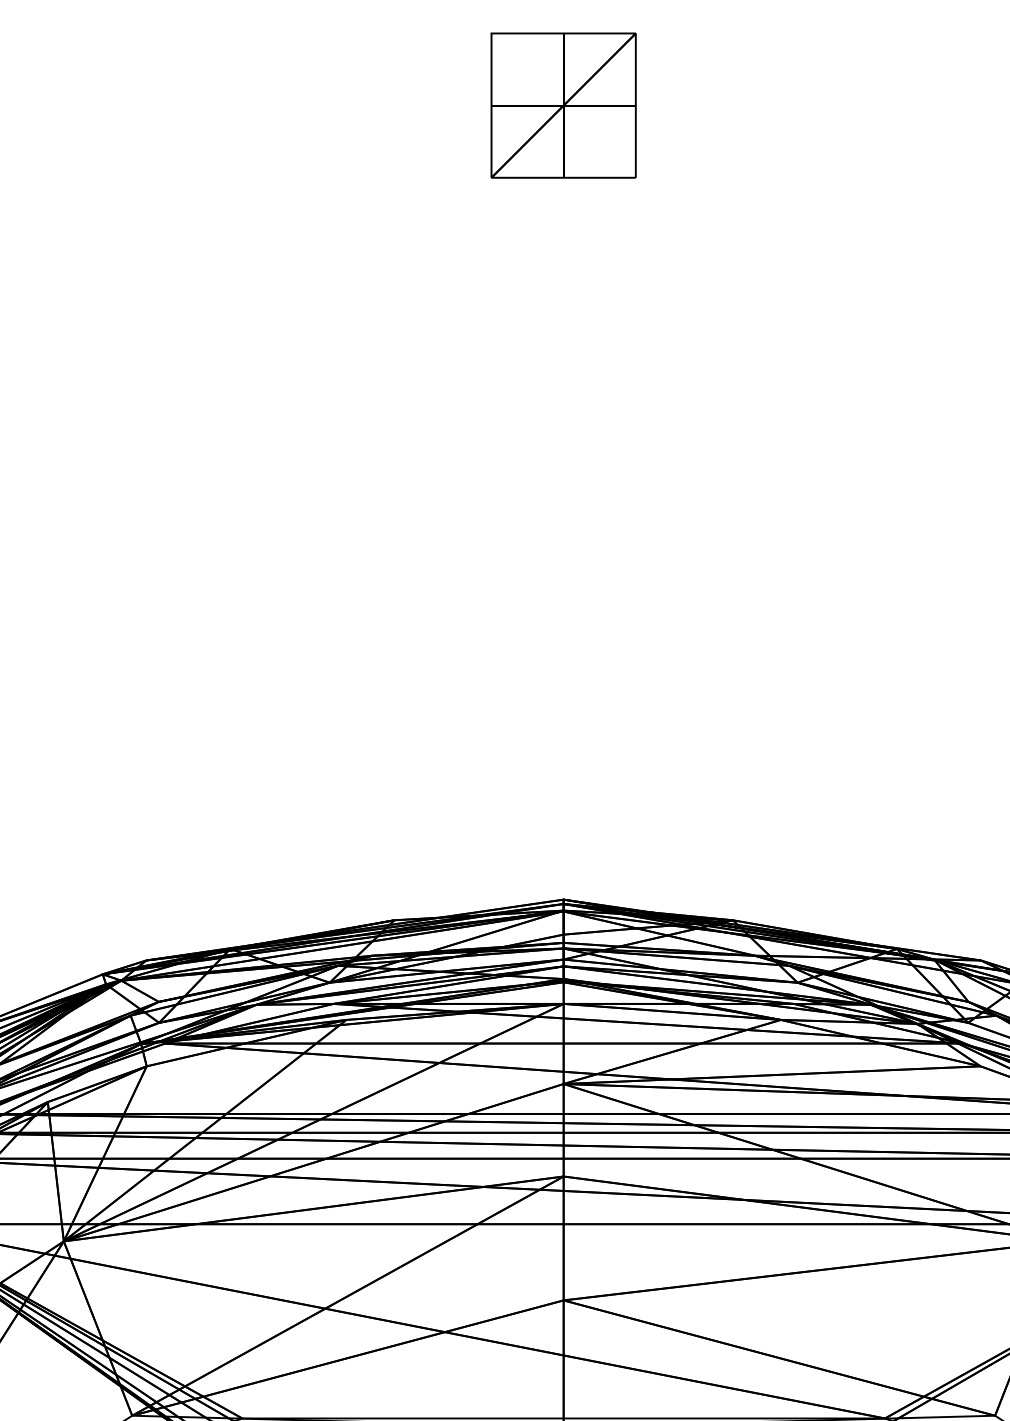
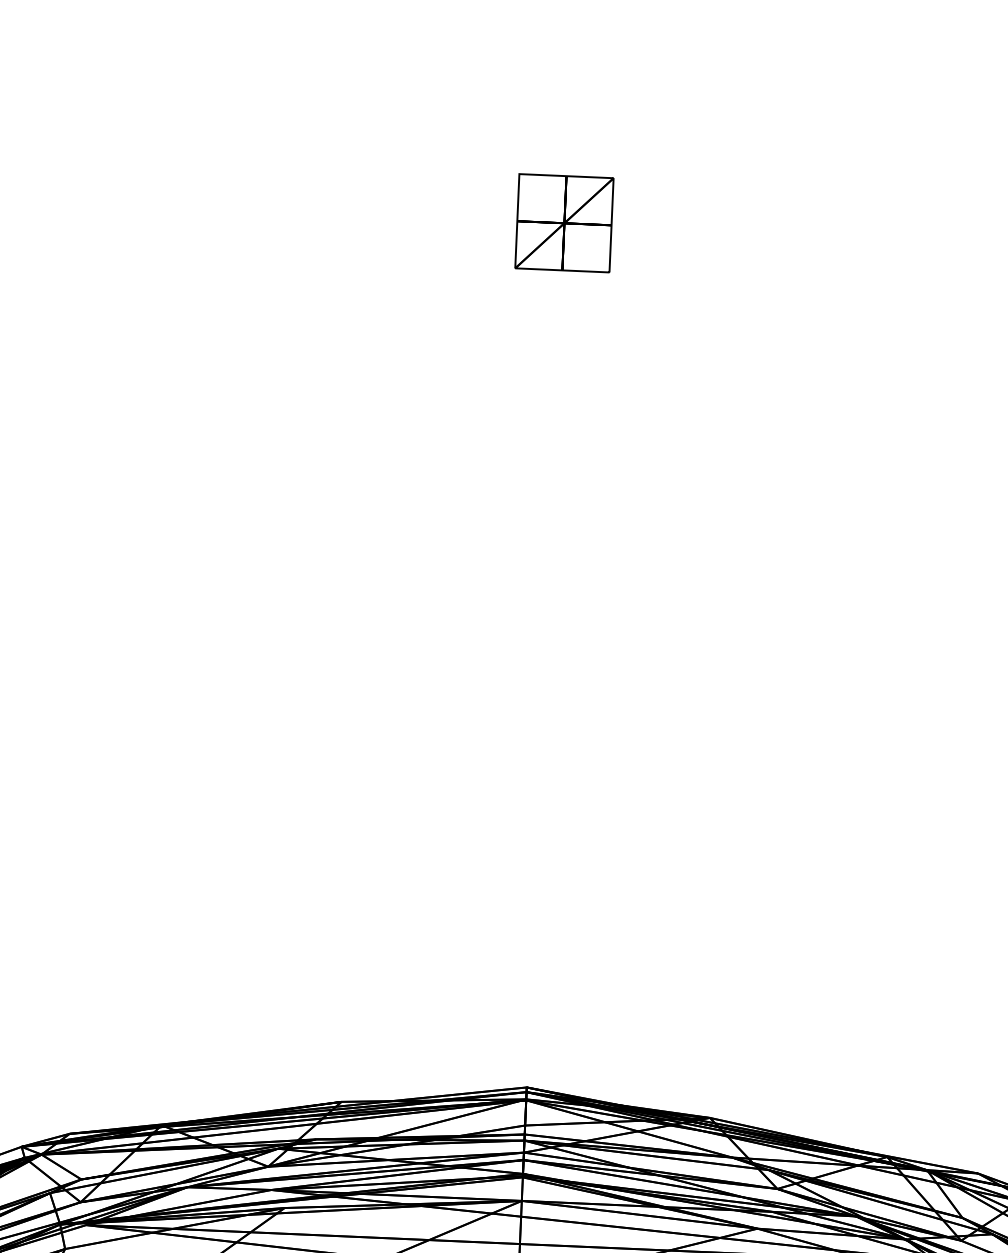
part: (563, 105) -> (564, 223), size x0.6

